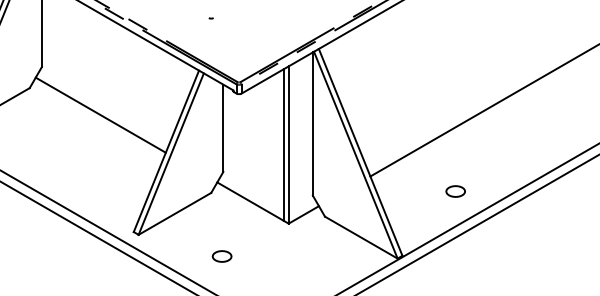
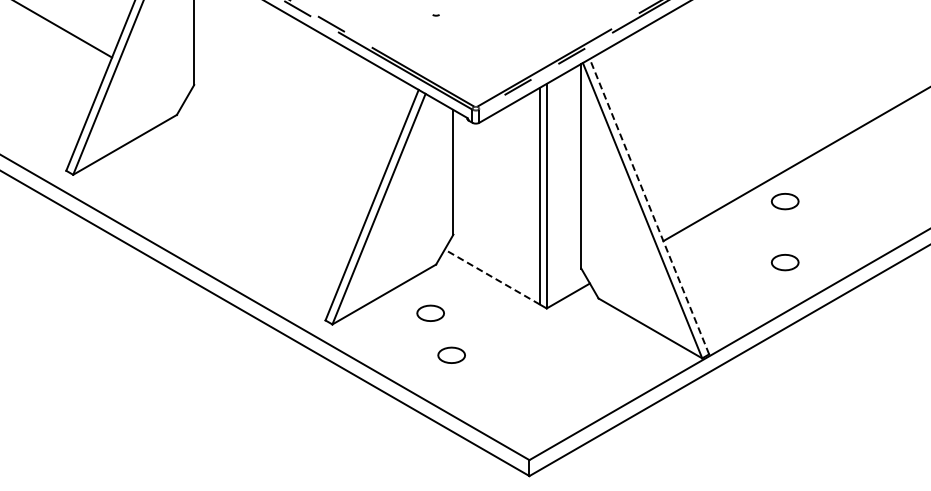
line: (100, 115) -> (278, 153), removed
part: (455, 148) -> (784, 201), added
line: (360, 152) -> (649, 206), solid -> dashed
line: (250, 201) -> (492, 277), solid -> dashed
part: (207, 226) -> (430, 312), added

